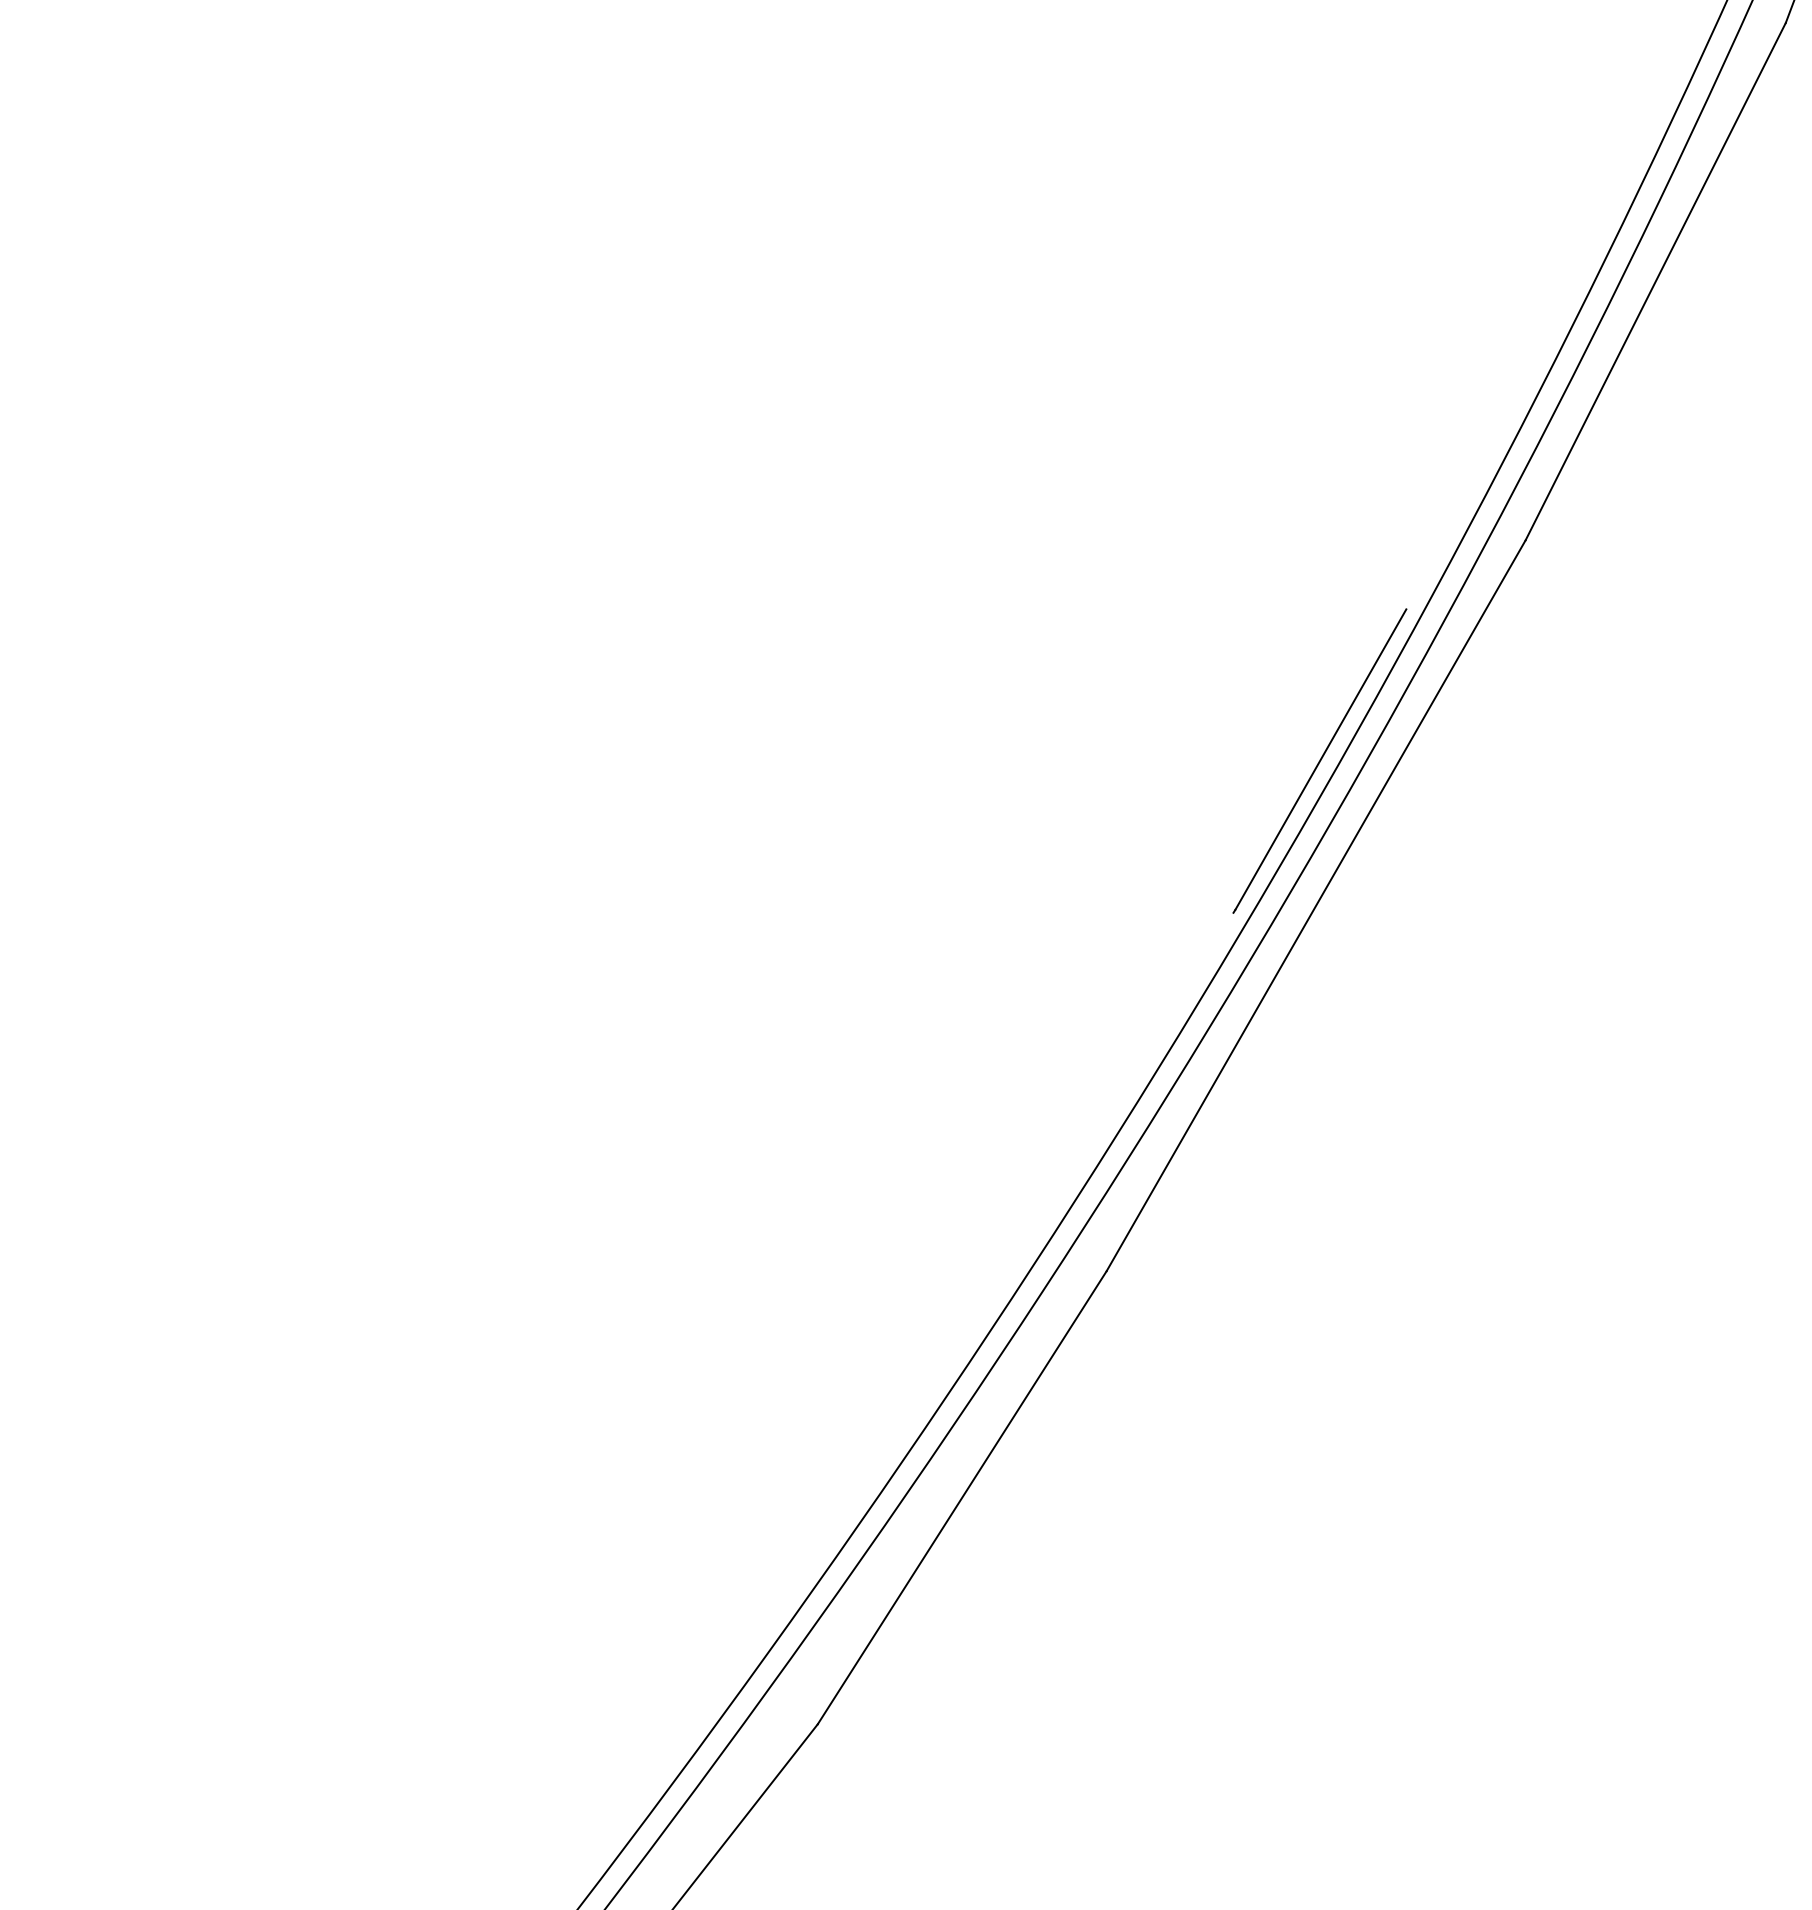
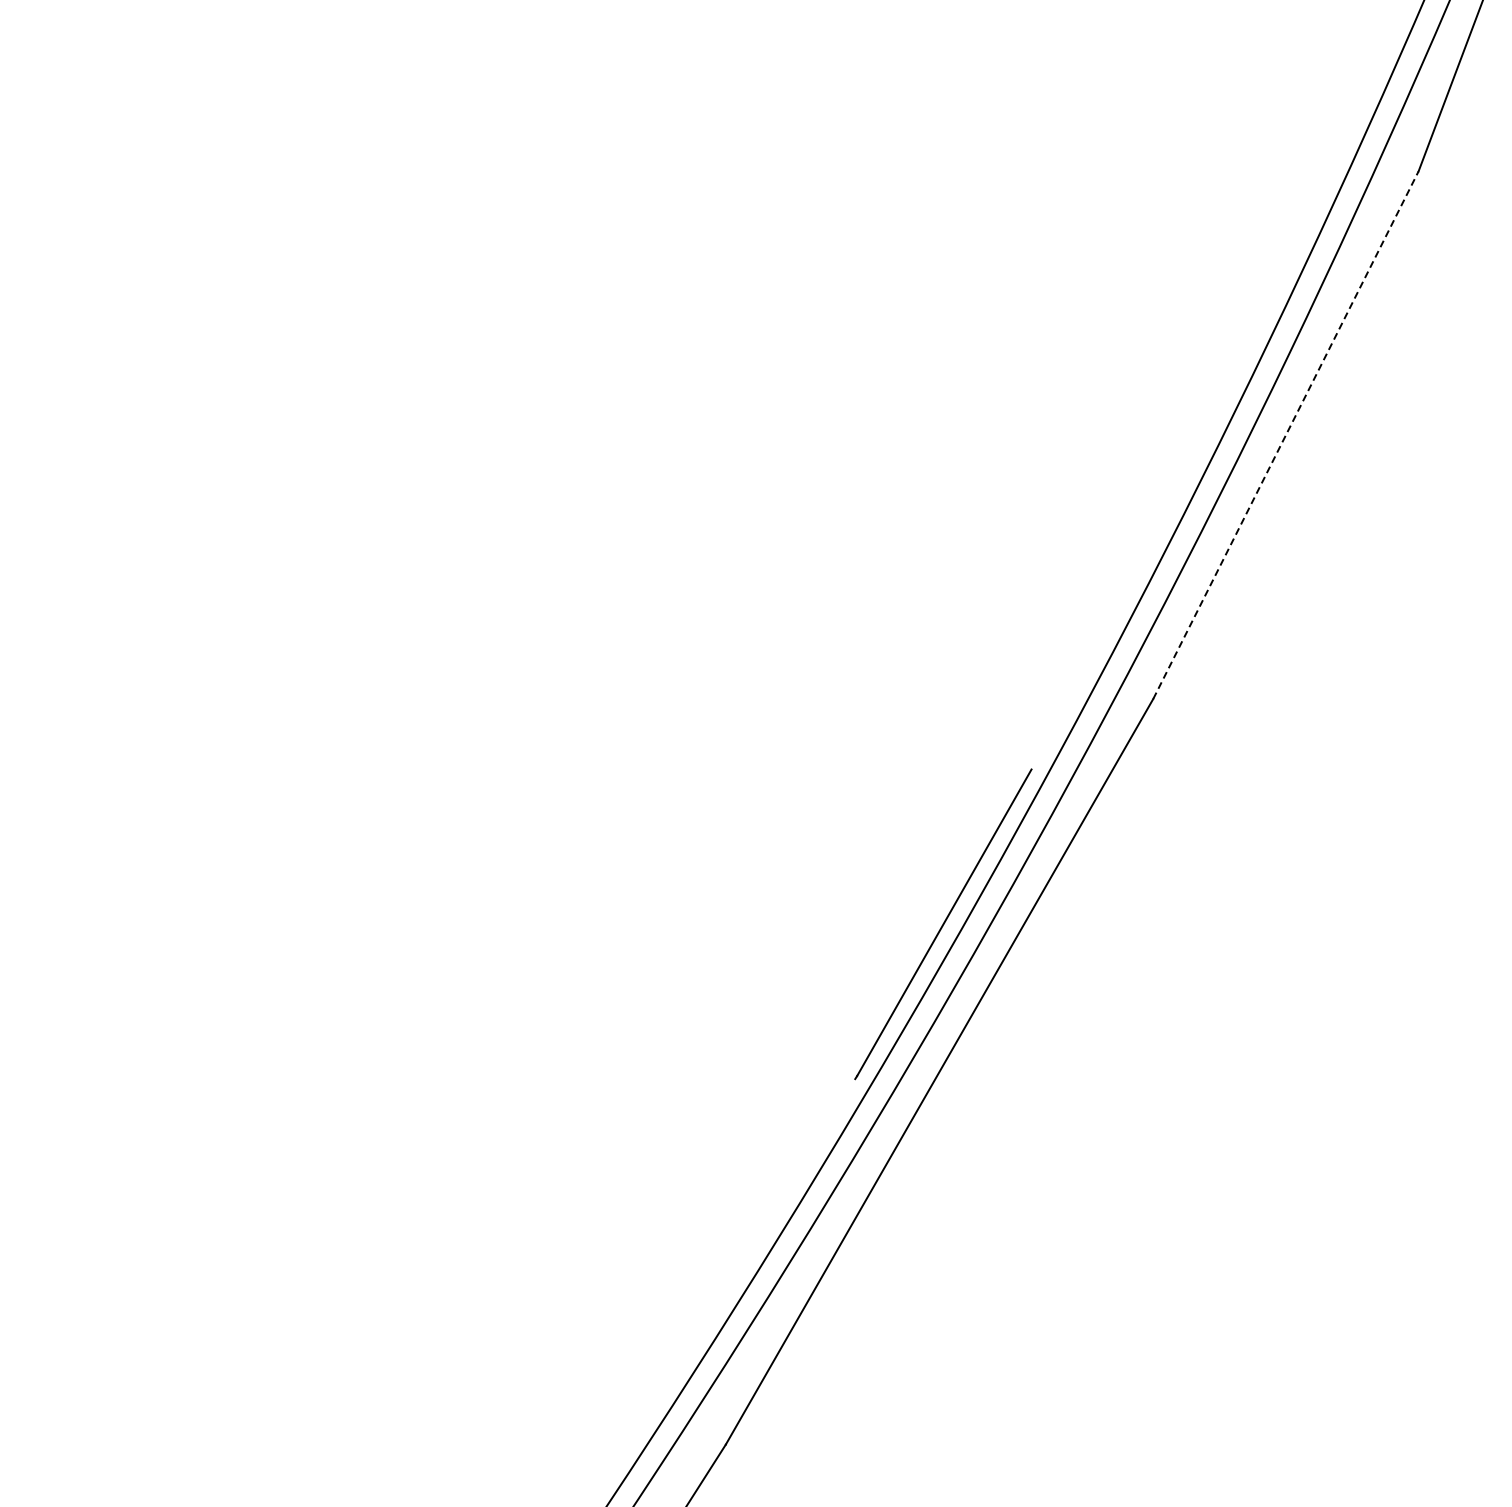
line: (1655, 281) -> (1285, 435), solid -> dashed

